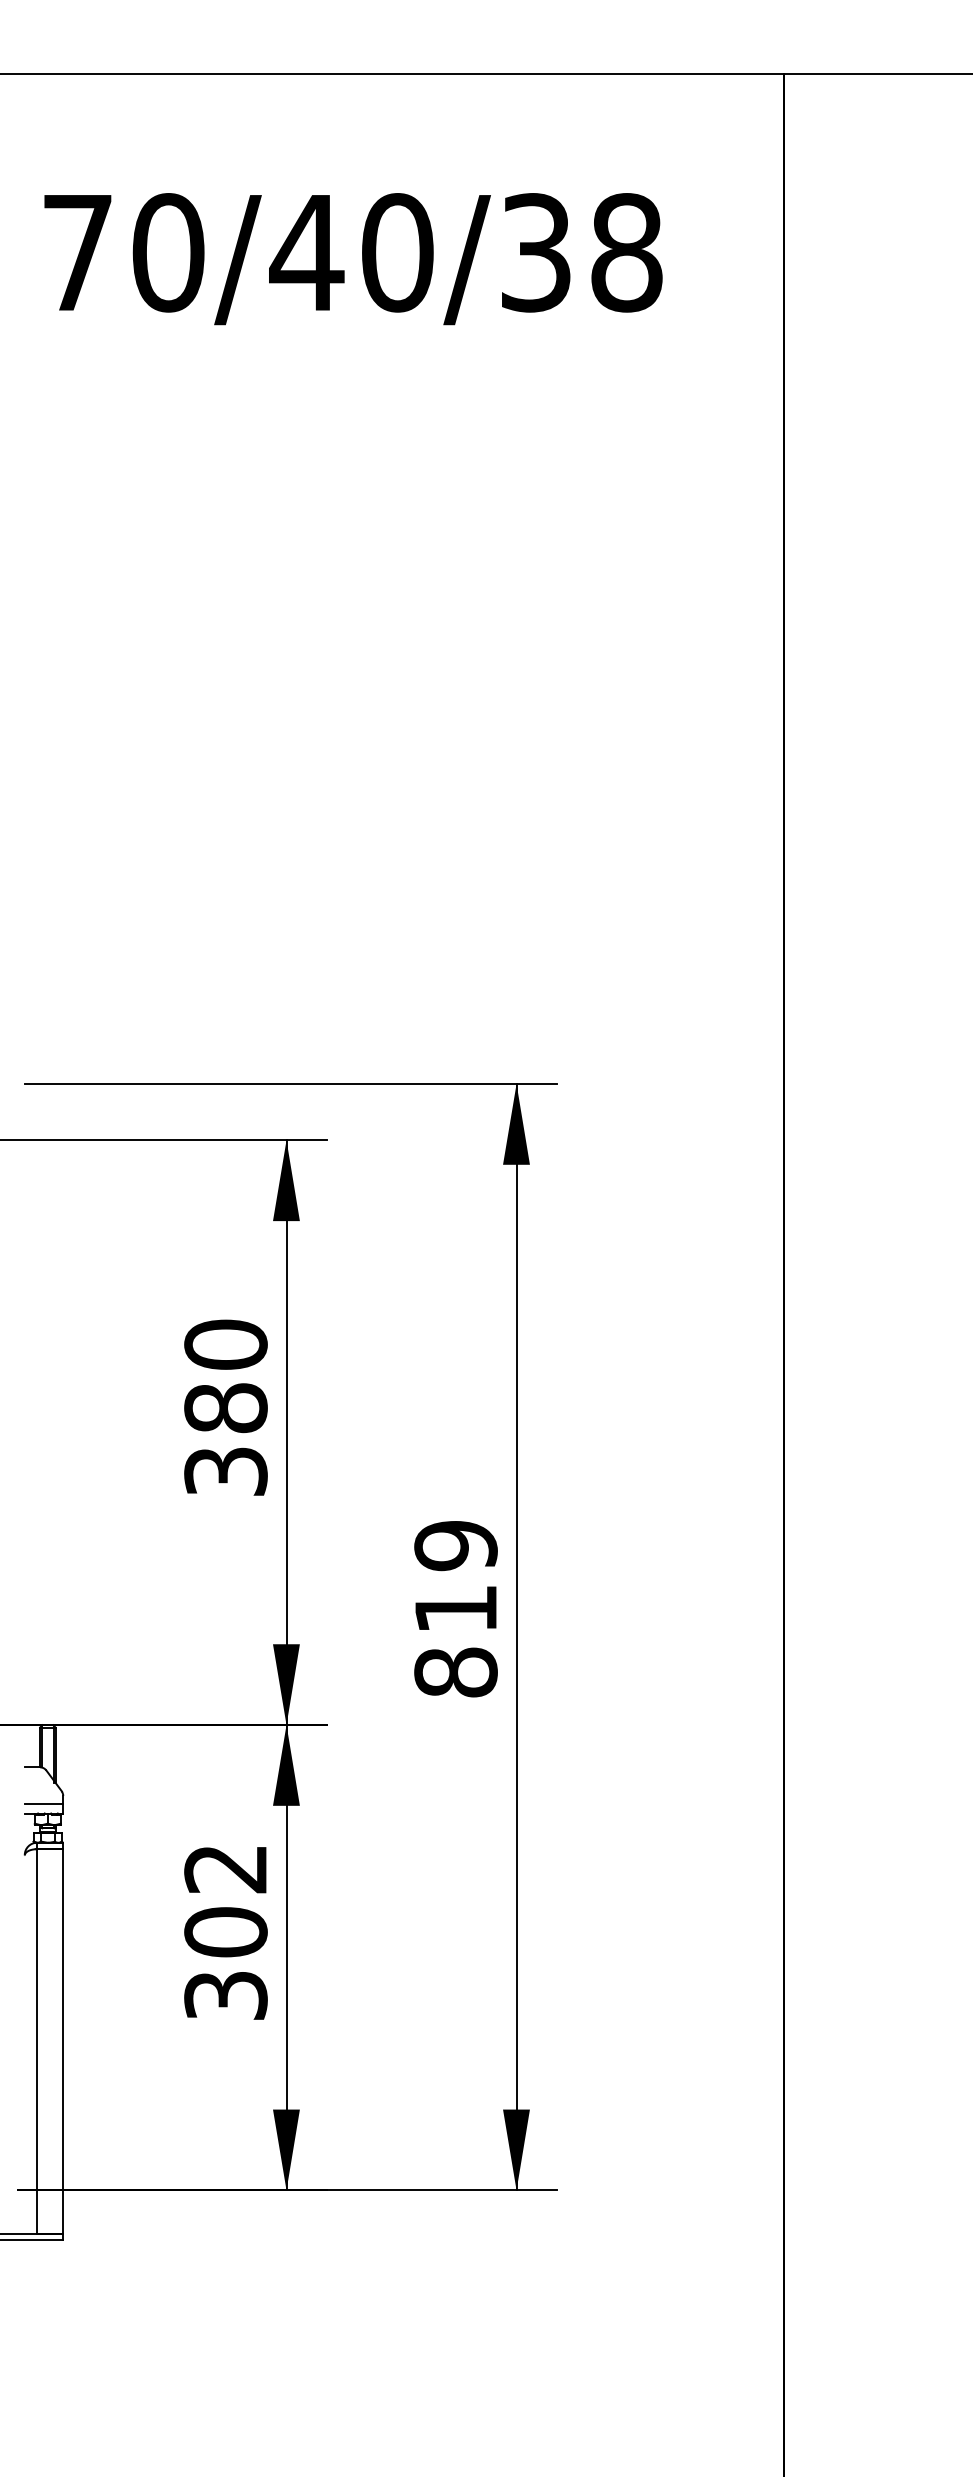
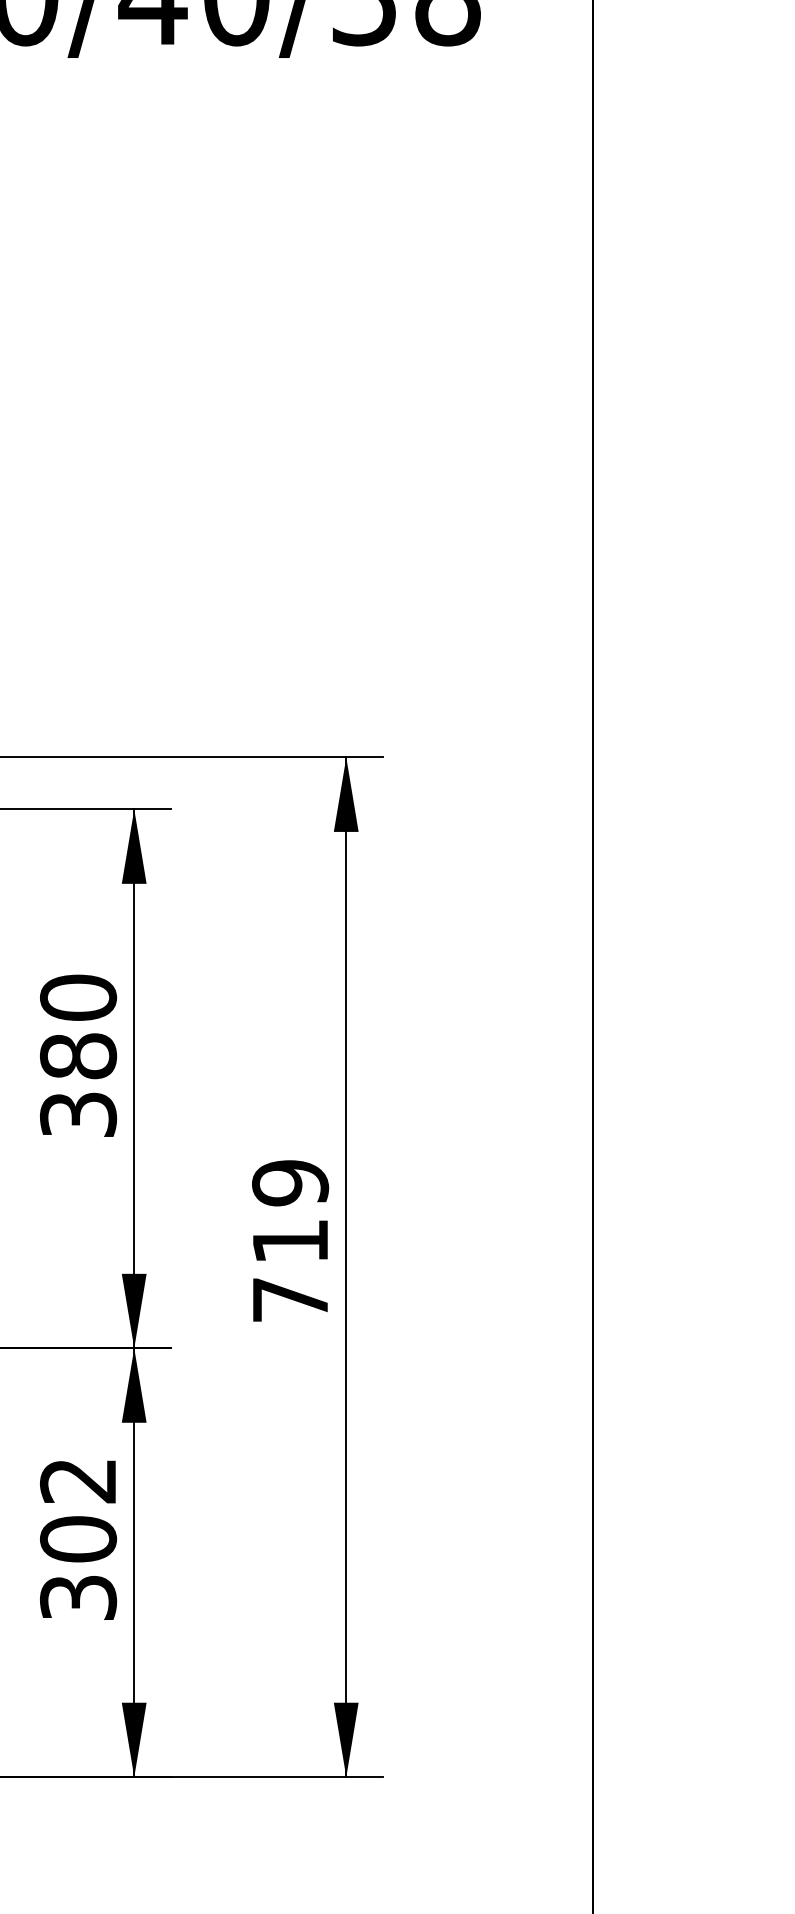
text: (455, 1672) -> (290, 1299), 819 -> 719

